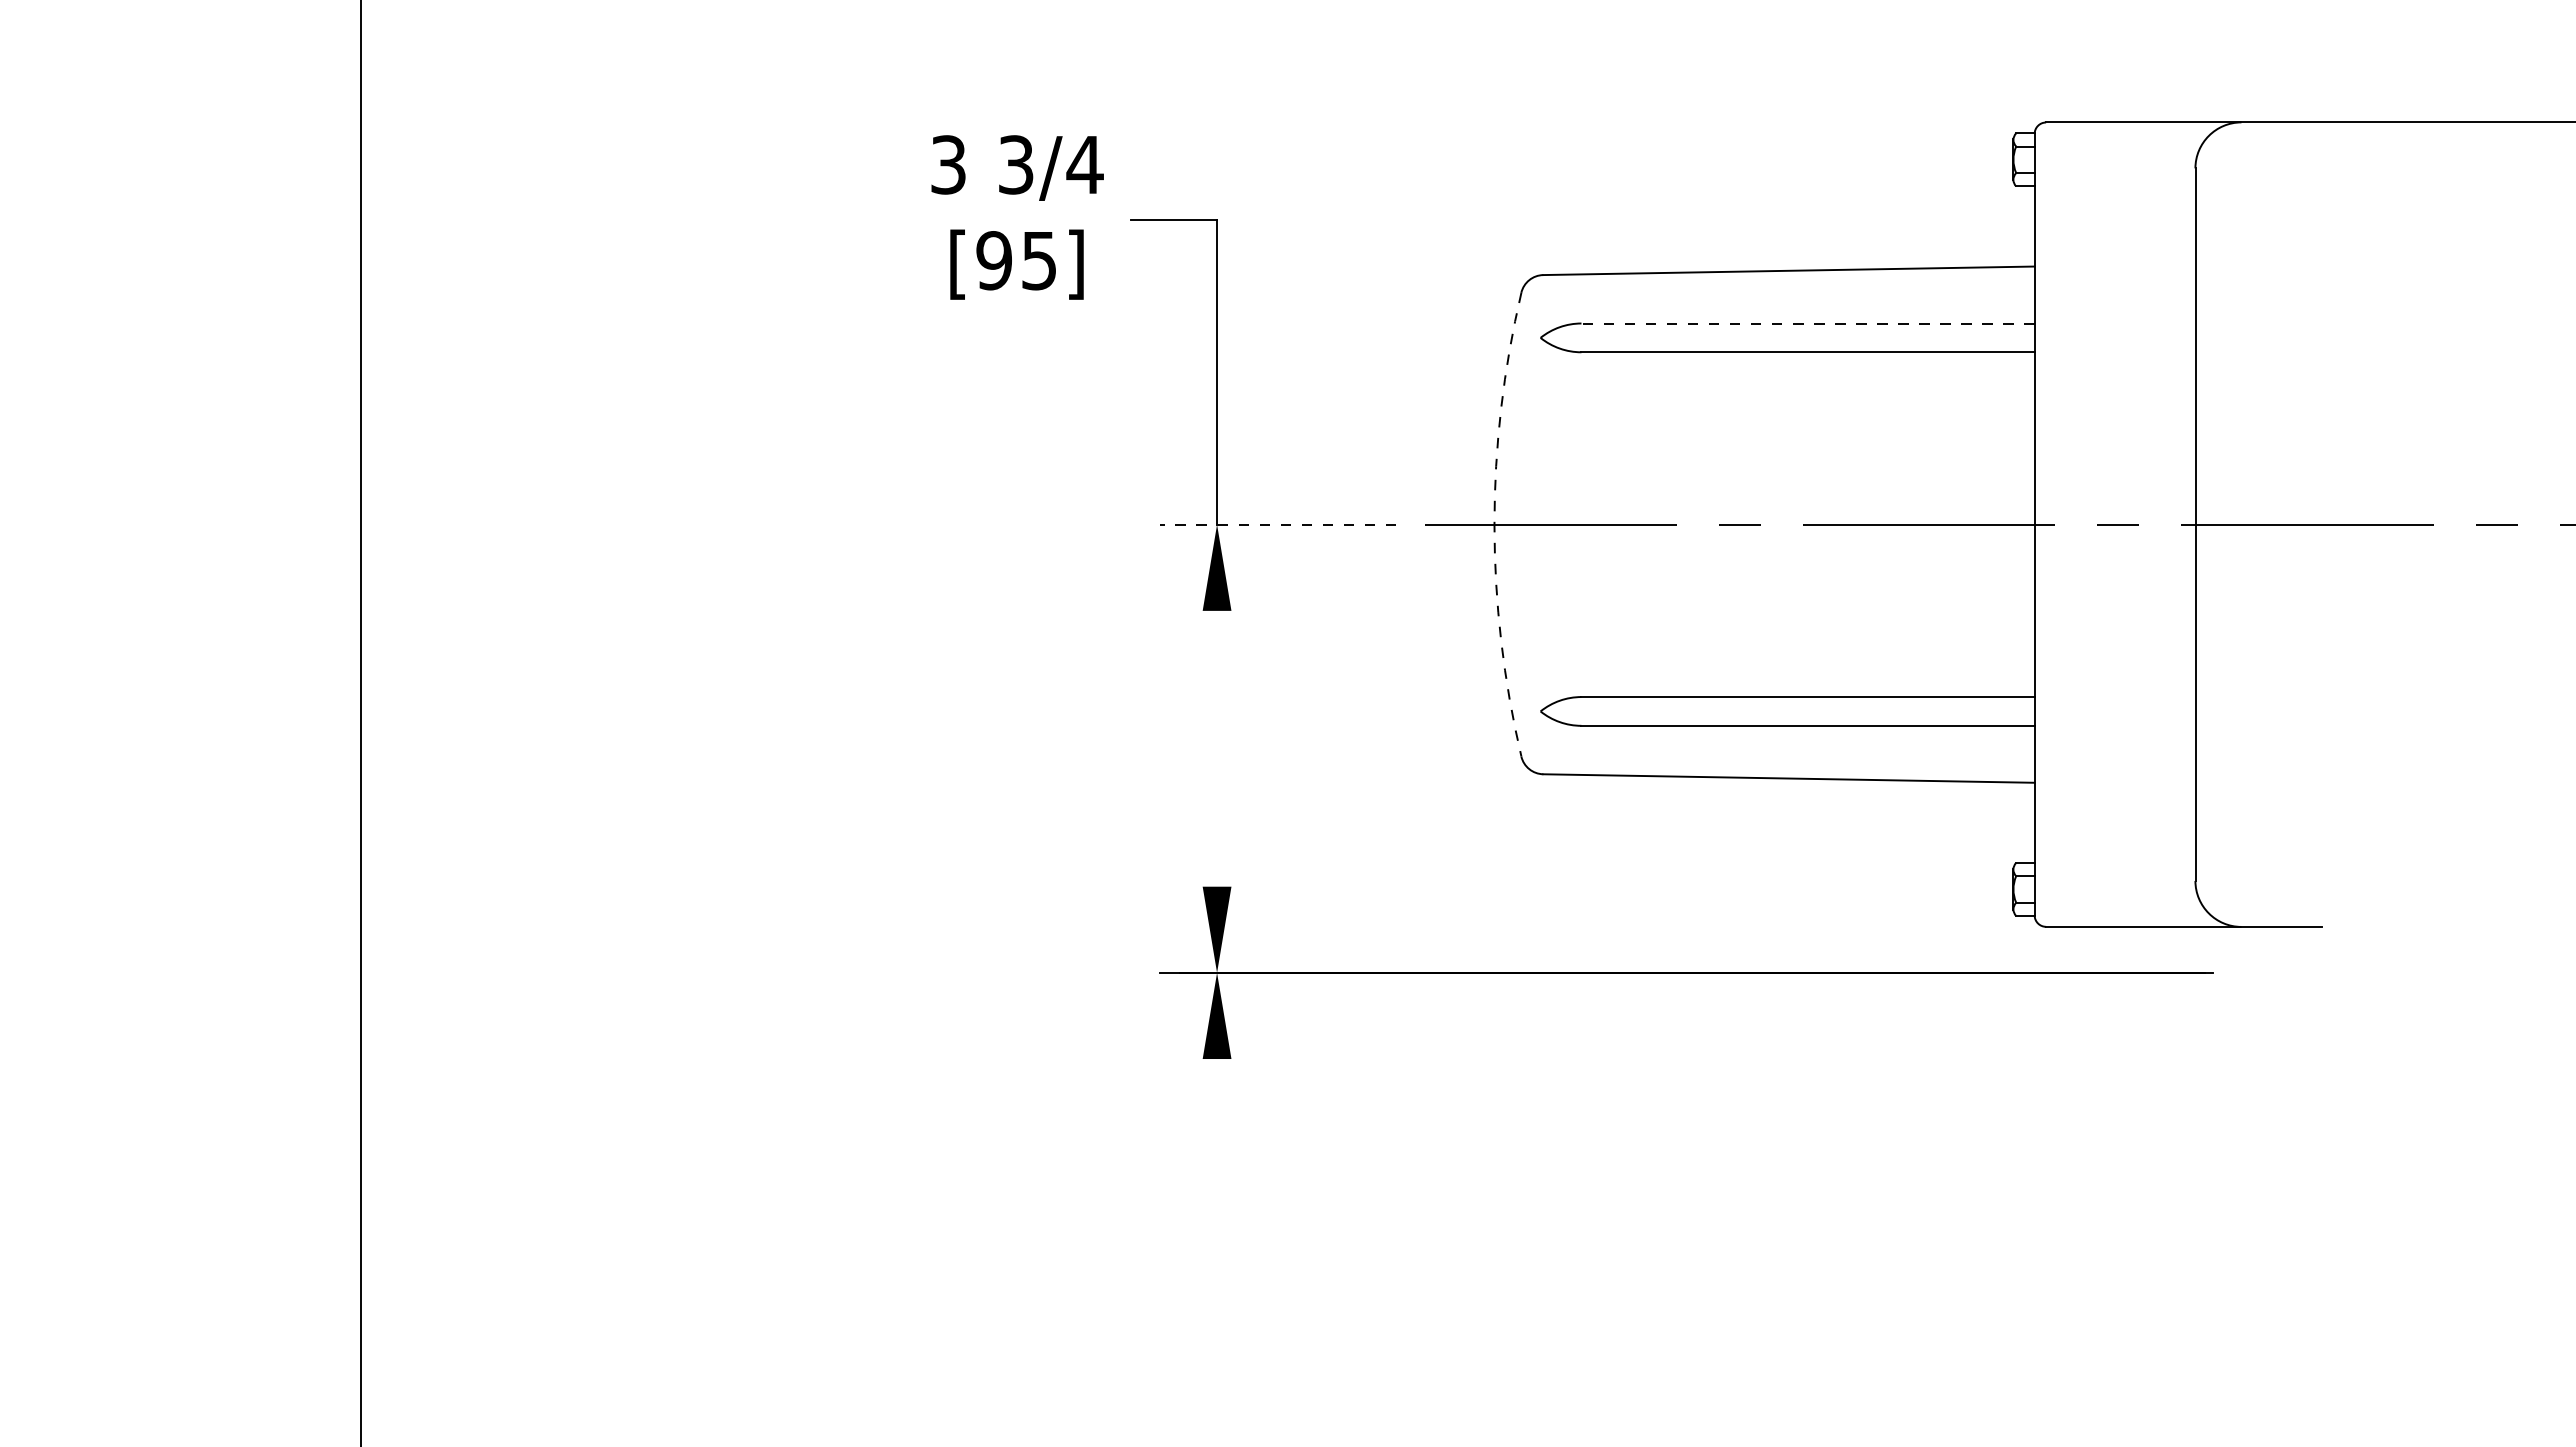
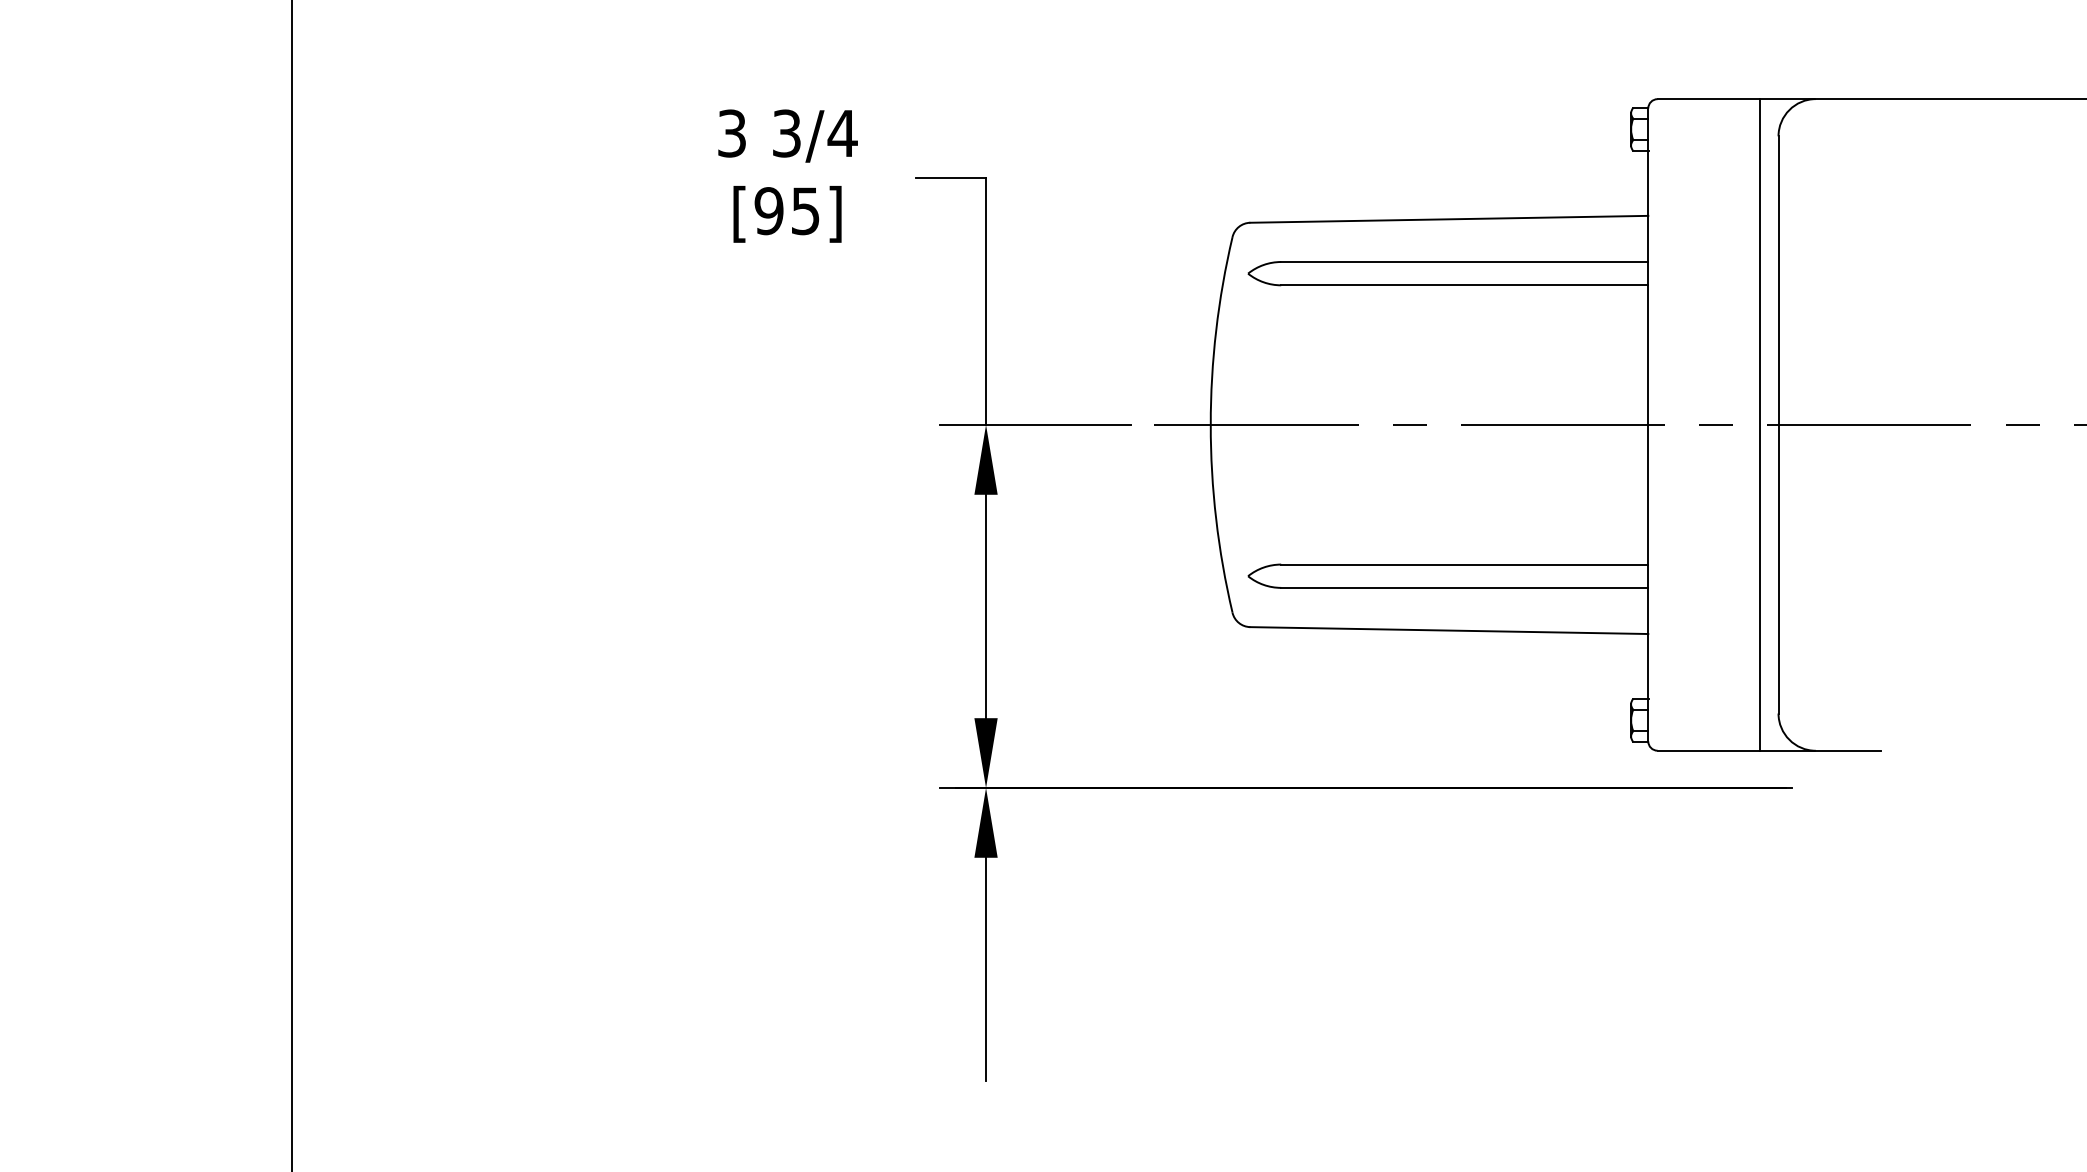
text: (1017, 217) -> (787, 176), moved
line: (1808, 323) -> (1465, 261), dashed -> solid
line: (1277, 524) -> (1034, 424), dashed -> solid
arc: (1494, 524) -> (1210, 424), dashed -> solid
line: (2172, 524) -> (1759, 424), added
line: (1217, 748) -> (986, 606), added
line: (1217, 1196) -> (986, 969), added

